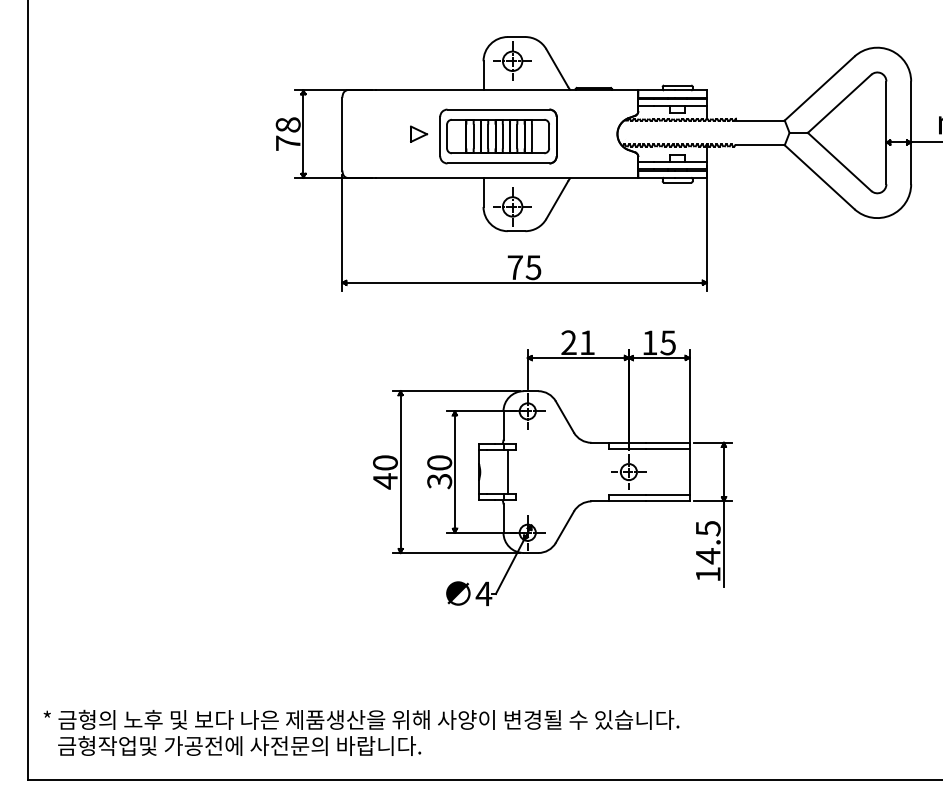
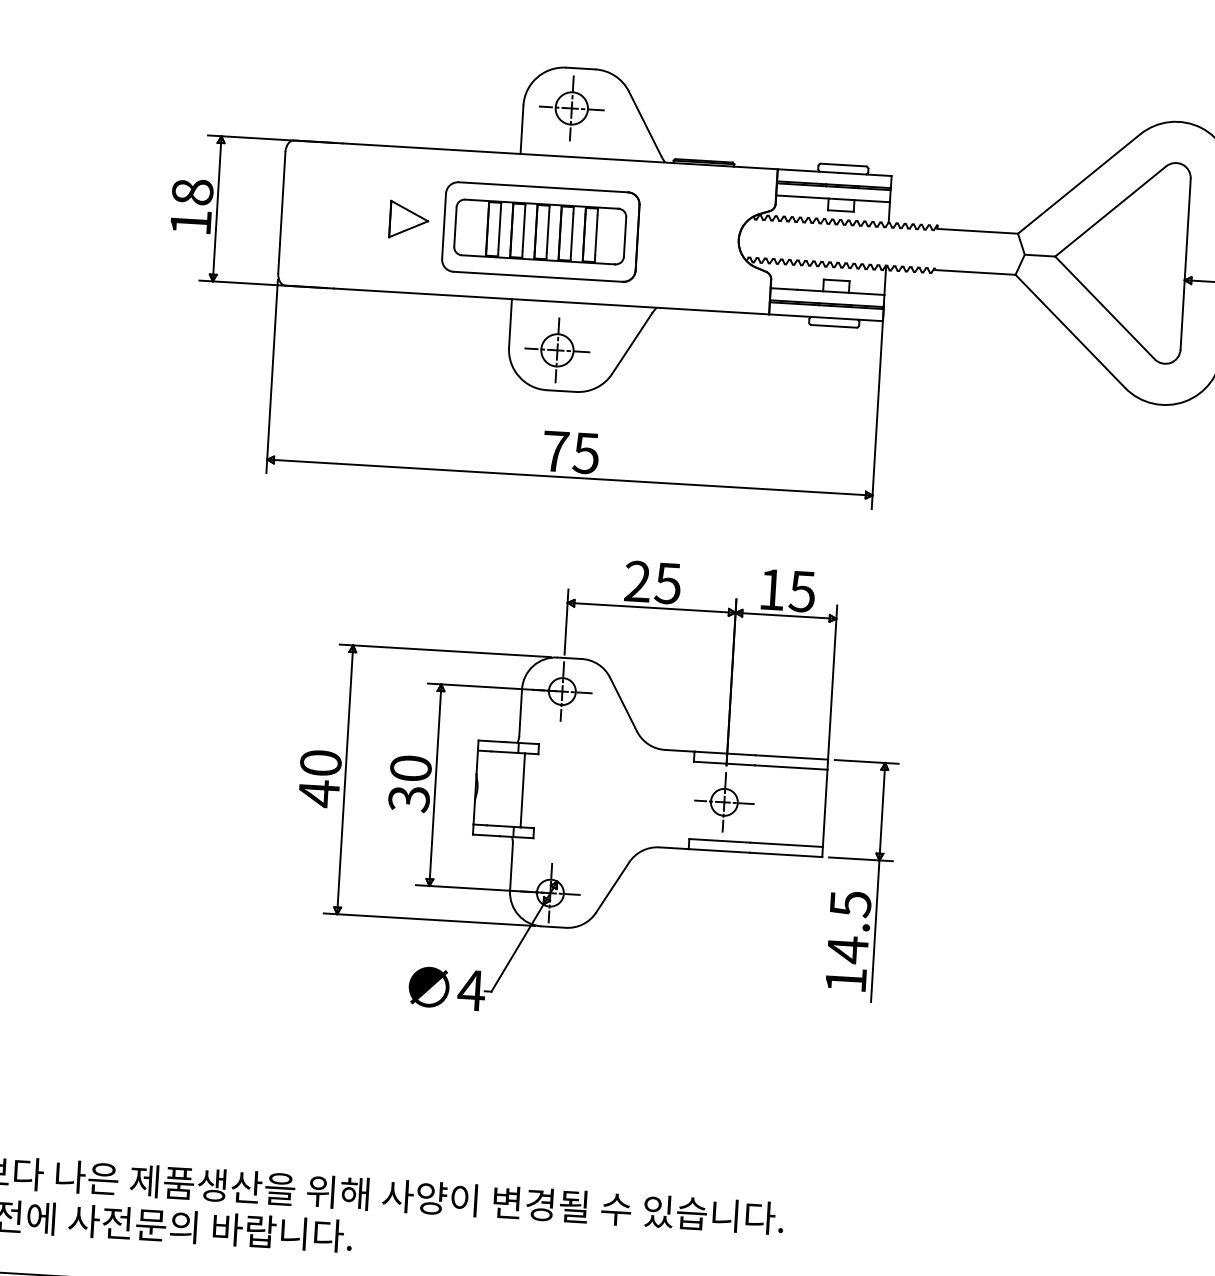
part: (418, 134) -> (408, 220), size x1.43
text: (288, 142) -> (191, 221), 78 -> 18
text: (586, 342) -> (666, 582), 21 -> 25

